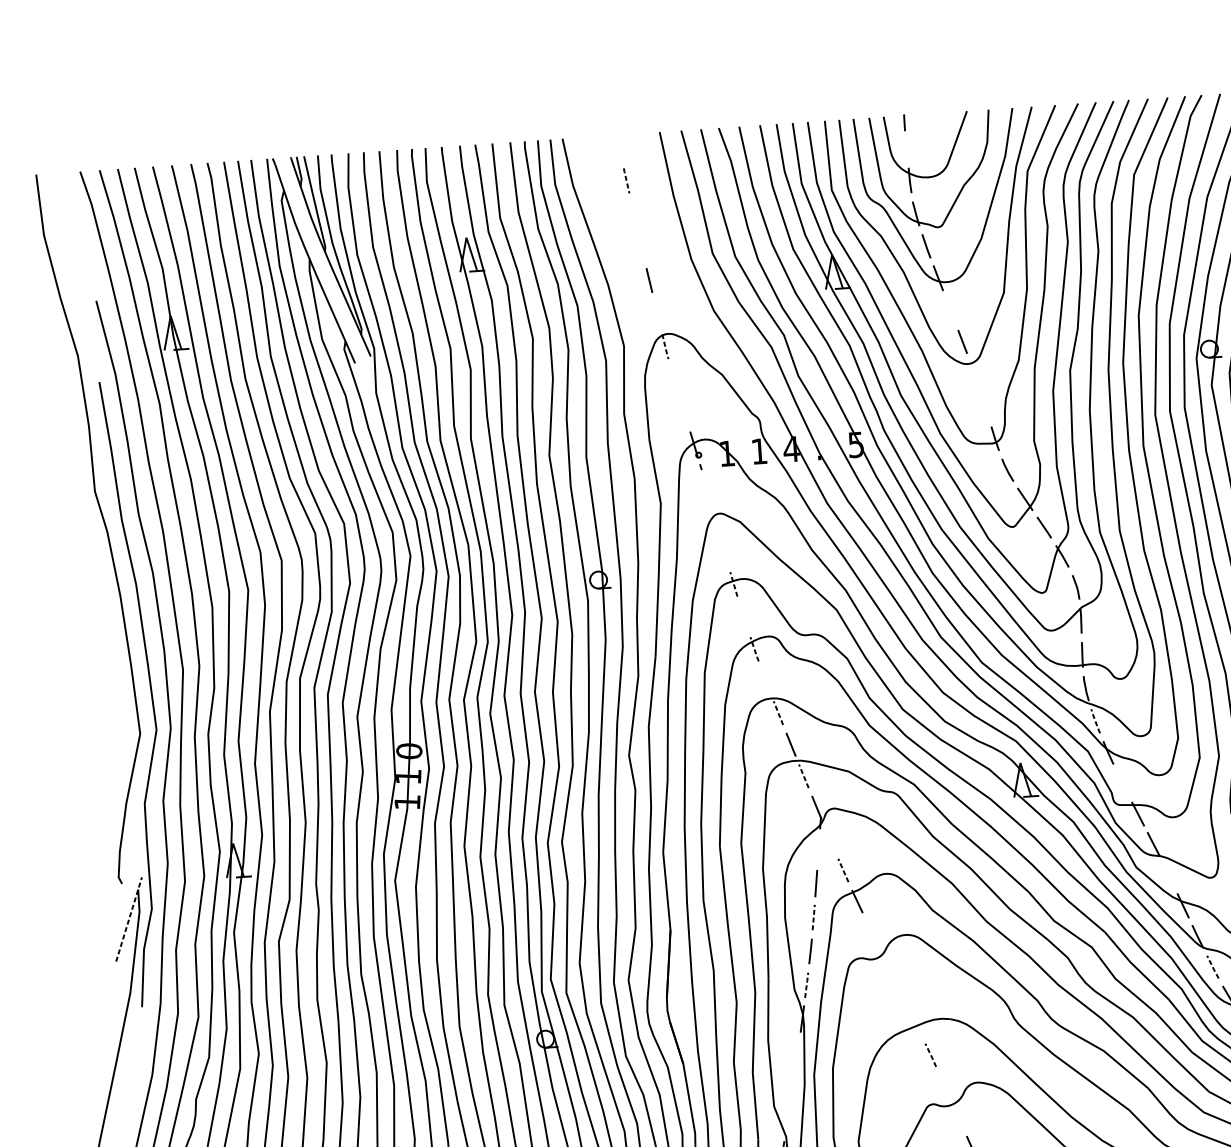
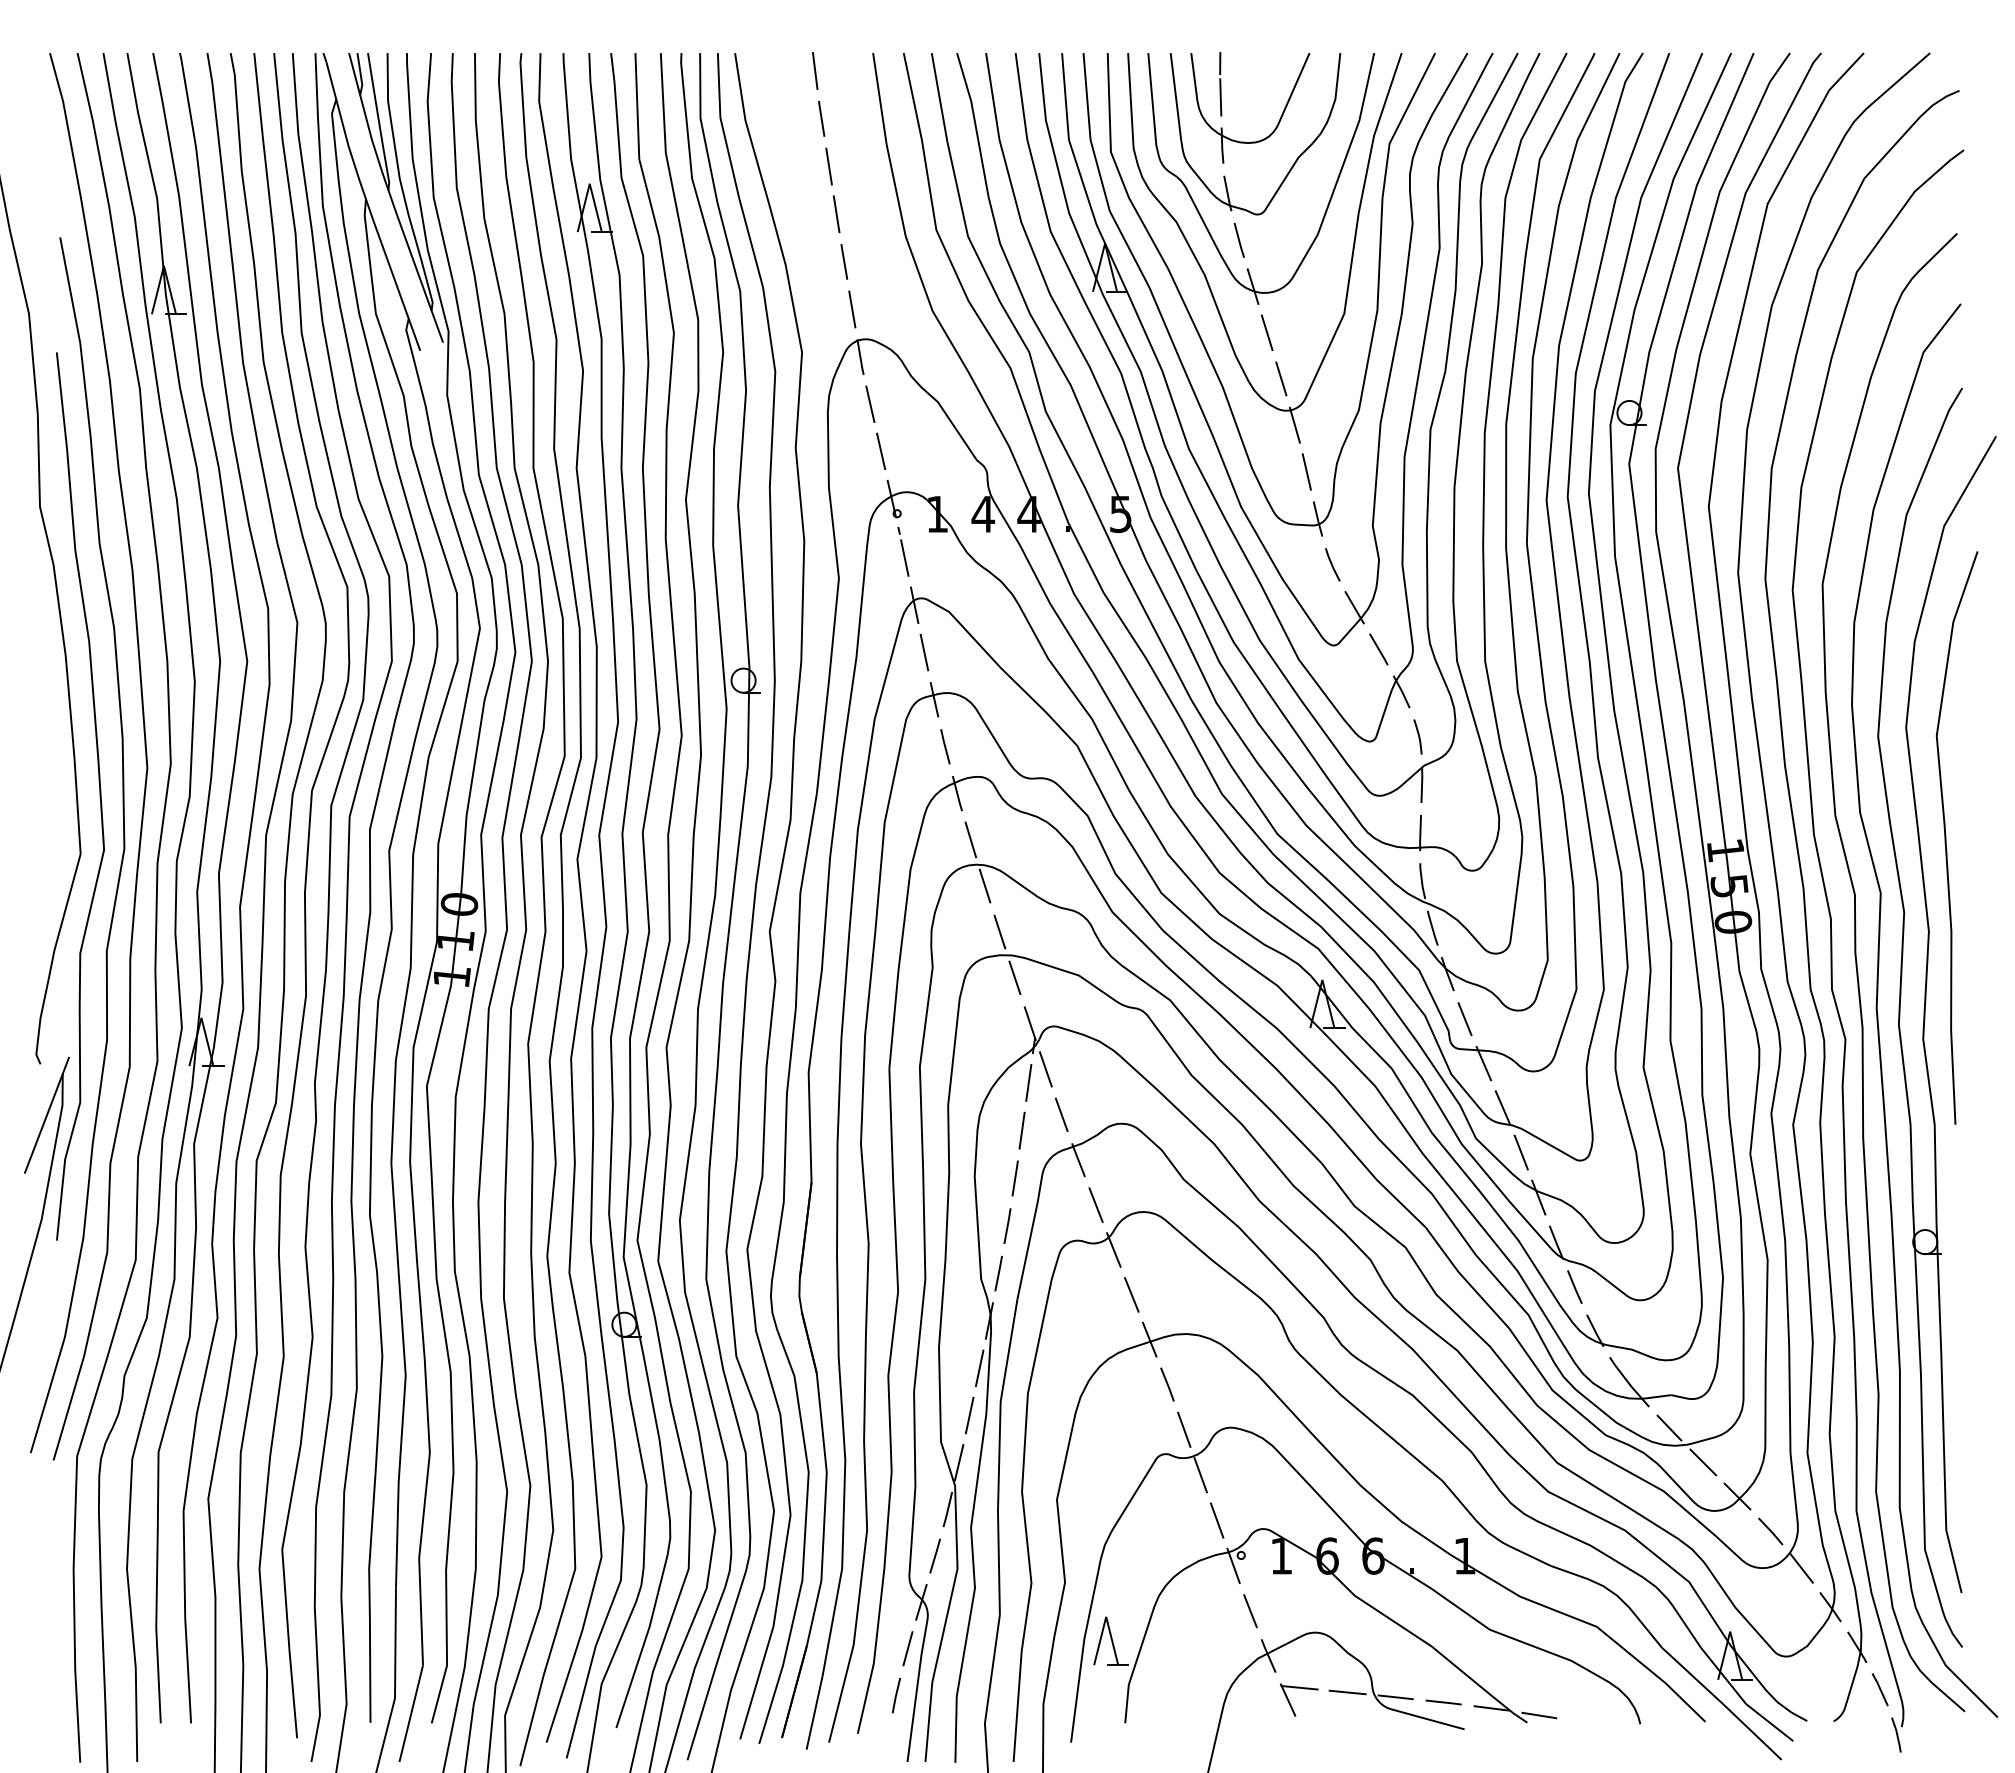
line: (906, 146) -> (1220, 97), added
line: (619, 147) -> (814, 71), added
line: (626, 180) -> (821, 118), dashed -> solid
line: (633, 214) -> (828, 166), added
line: (641, 247) -> (836, 214), added
line: (950, 309) -> (1266, 332), added
line: (657, 313) -> (852, 309), added
line: (665, 346) -> (860, 357), dashed -> solid
line: (974, 373) -> (1294, 424), added
line: (674, 379) -> (870, 404), added
line: (984, 405) -> (1306, 471), added
line: (684, 412) -> (881, 451), added
text: (759, 451) -> (983, 514), 1 -> 4
line: (705, 485) -> (904, 557), added
line: (715, 518) -> (914, 605), added
line: (724, 551) -> (924, 652), added
line: (733, 583) -> (934, 698), dashed -> solid
line: (743, 616) -> (945, 746), added
line: (754, 649) -> (957, 794), dashed -> solid
line: (765, 681) -> (970, 839), added
line: (778, 712) -> (984, 885), dashed -> solid
line: (1095, 720) -> (1432, 927), dashed -> solid
line: (803, 776) -> (1014, 977), dashed -> solid
line: (1122, 784) -> (1464, 1019), added
line: (829, 839) -> (1045, 1069), added
line: (818, 849) -> (1028, 1082), added
line: (843, 870) -> (1061, 1114), dashed -> solid
line: (1168, 874) -> (1520, 1152), added
line: (813, 916) -> (1015, 1177), dashed -> solid
line: (129, 918) -> (47, 1114), dashed -> solid
line: (871, 932) -> (1095, 1205), added
line: (886, 962) -> (1113, 1249), added
line: (1212, 967) -> (1574, 1287), dashed -> solid
line: (806, 984) -> (998, 1272), dashed -> solid
line: (901, 993) -> (1131, 1294), added
line: (915, 1024) -> (1149, 1339), added
line: (797, 1052) -> (979, 1368), added
line: (930, 1055) -> (1167, 1385), dashed -> solid
line: (792, 1086) -> (969, 1415), added
line: (944, 1086) -> (1184, 1429), added
line: (958, 1117) -> (1200, 1475), added
line: (788, 1120) -> (959, 1462), added

